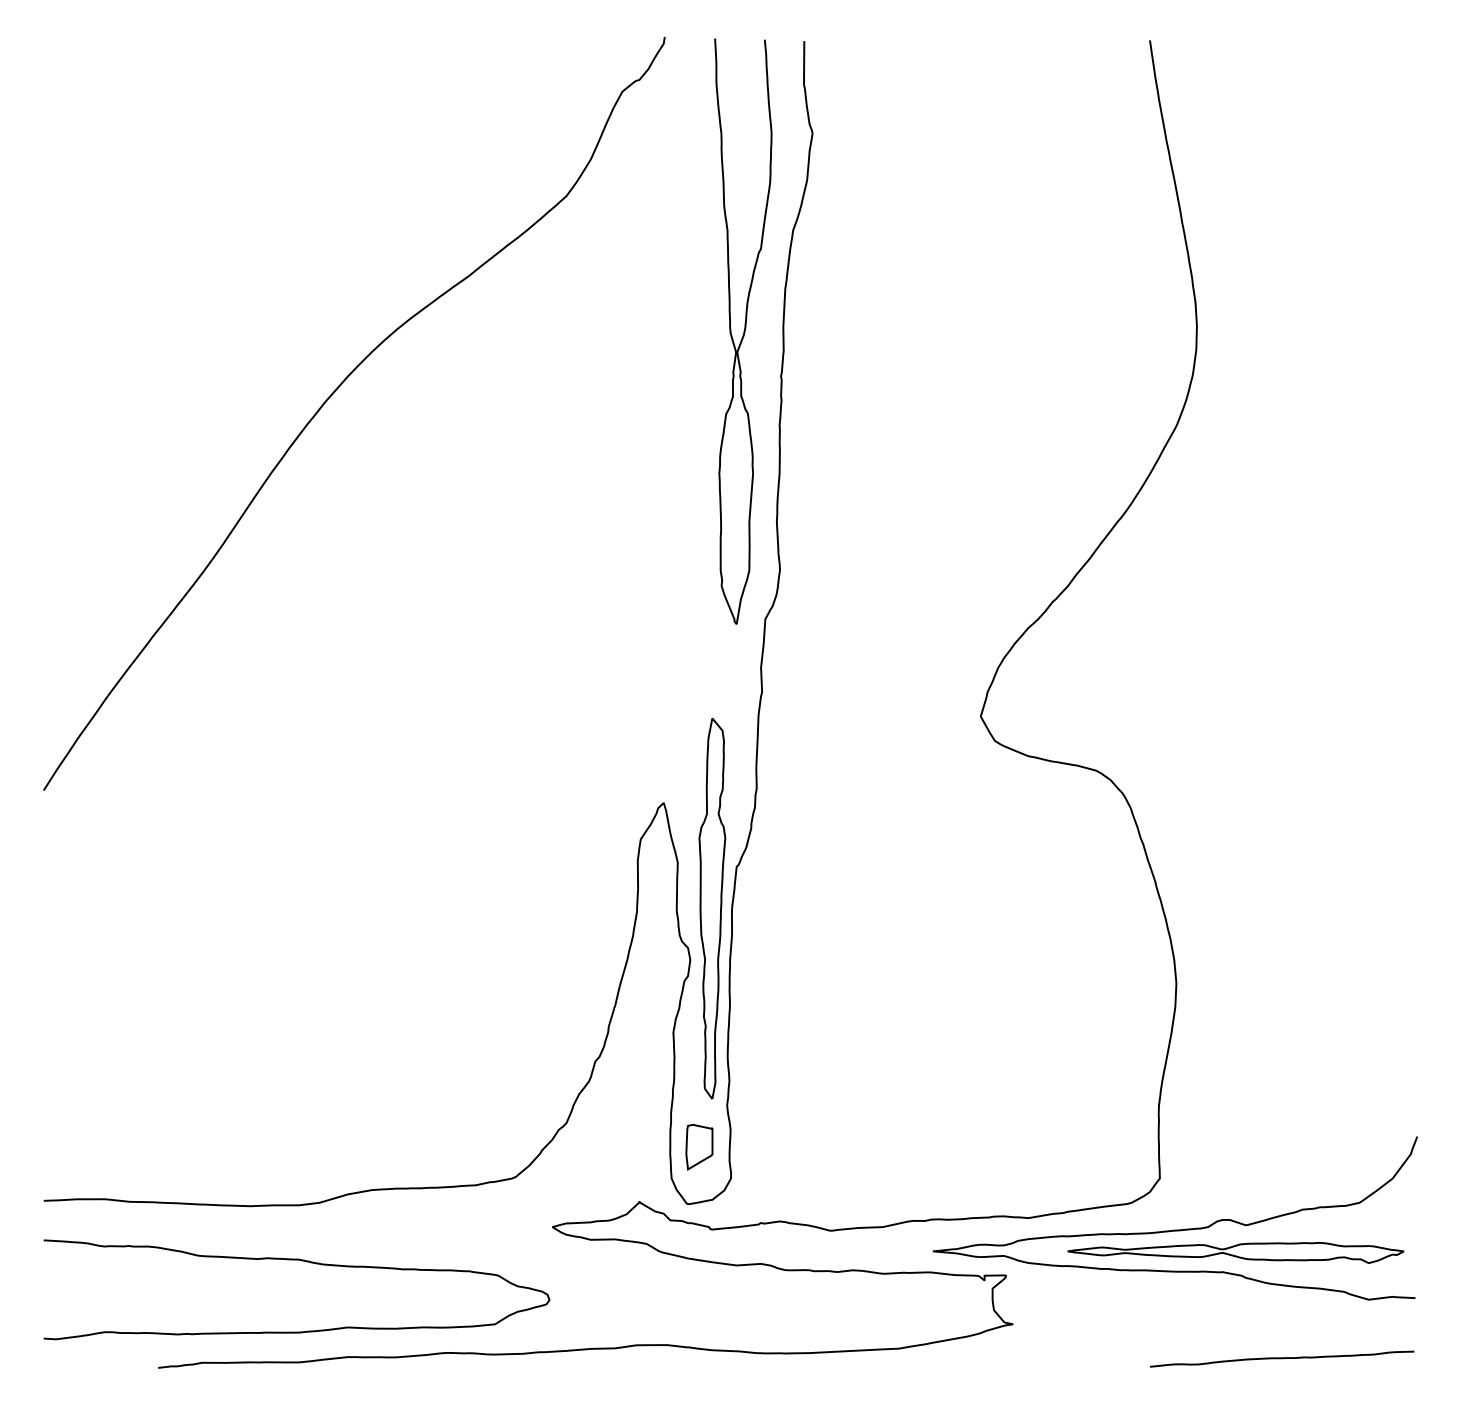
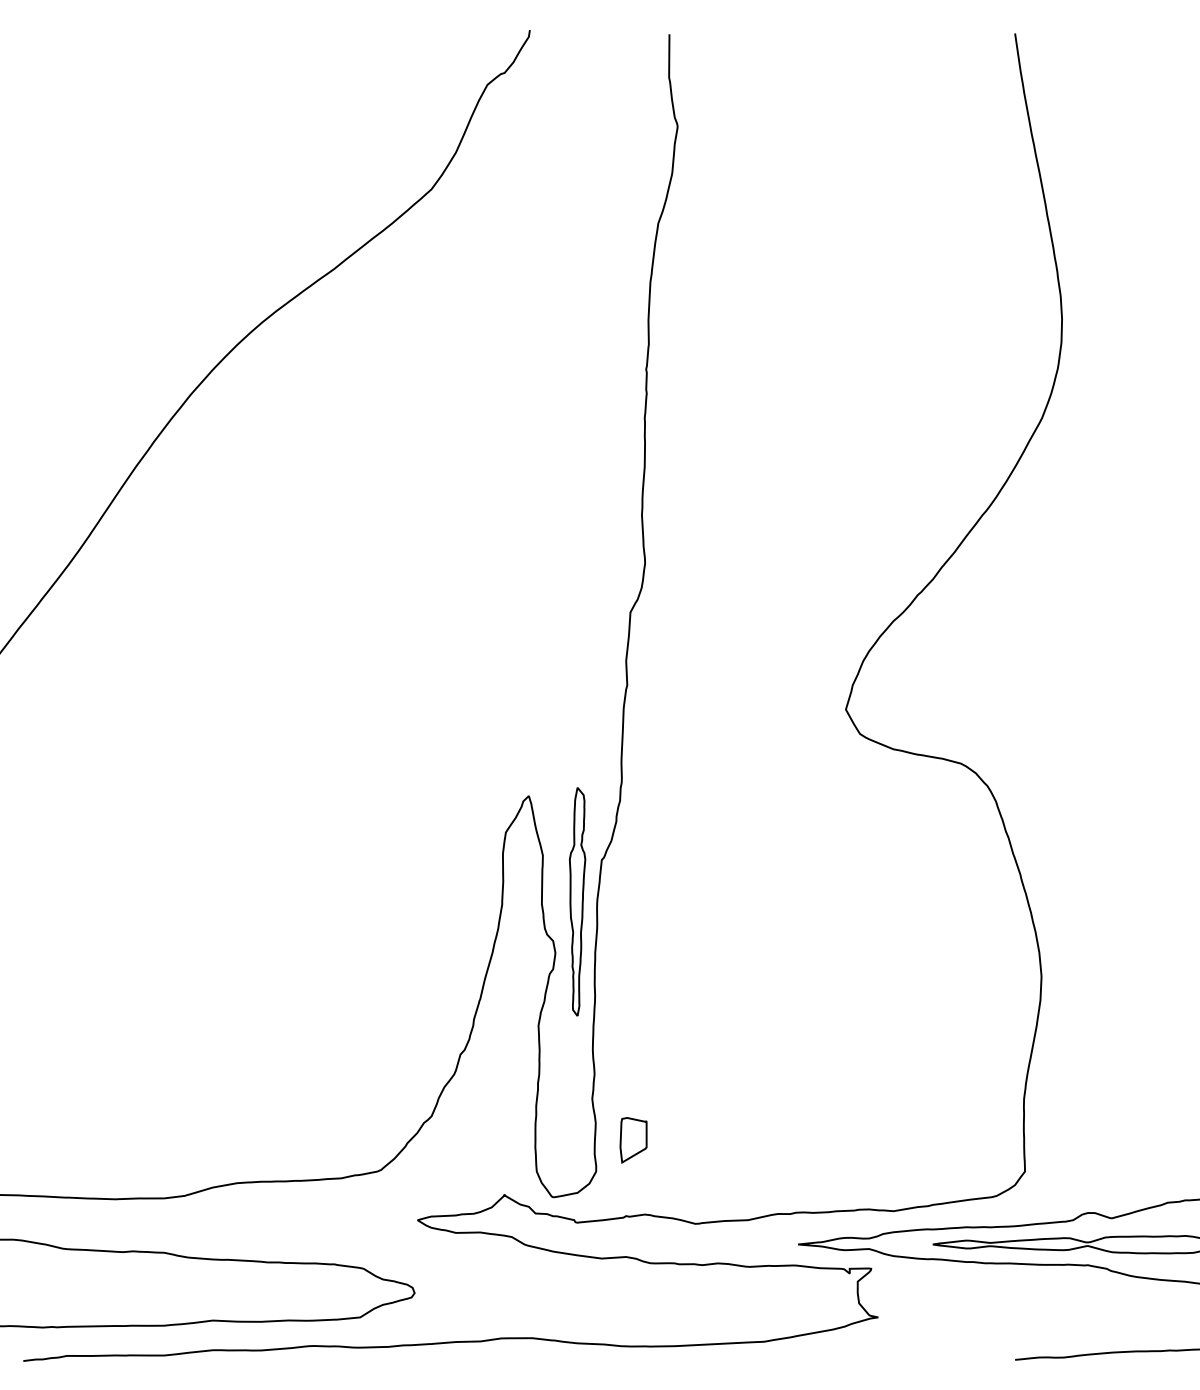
curve: (743, 331) -> (608, 324), removed
part: (712, 908) -> (577, 901), size x0.6
part: (699, 1147) -> (633, 1140), moved

